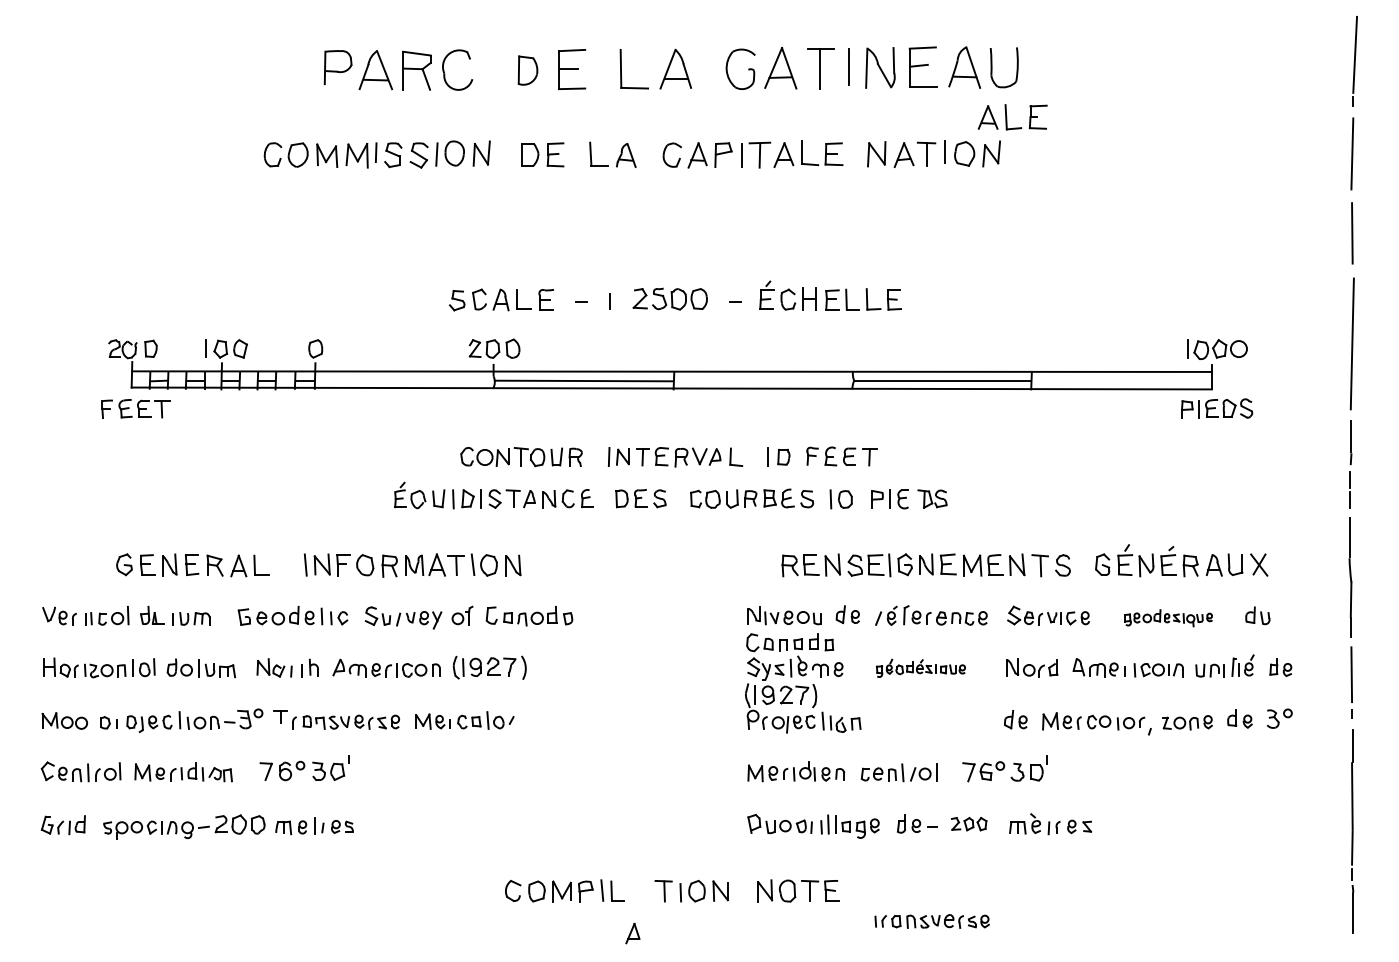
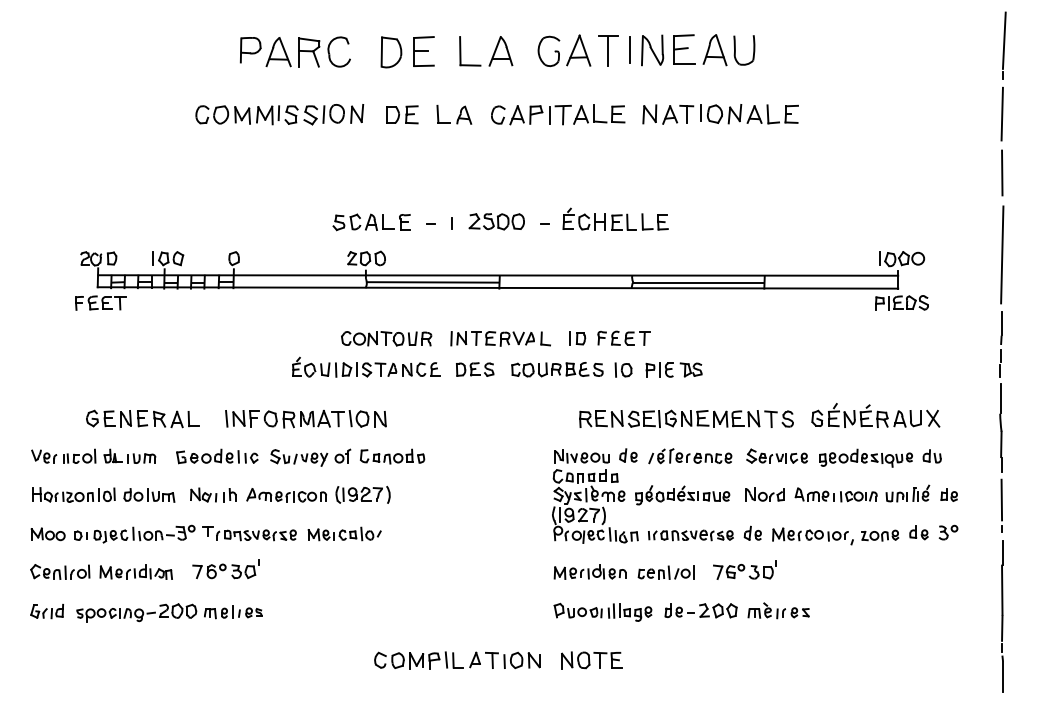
part: (527, 70) -> (391, 52), size x1.43
part: (1012, 117) -> (772, 114), moved
part: (1168, 617) -> (866, 457), size x1.43
part: (920, 668) -> (682, 495), size x1.43
part: (968, 823) -> (717, 610), size x1.43
part: (931, 921) -> (690, 535), moved
part: (632, 933) -> (474, 659), moved

